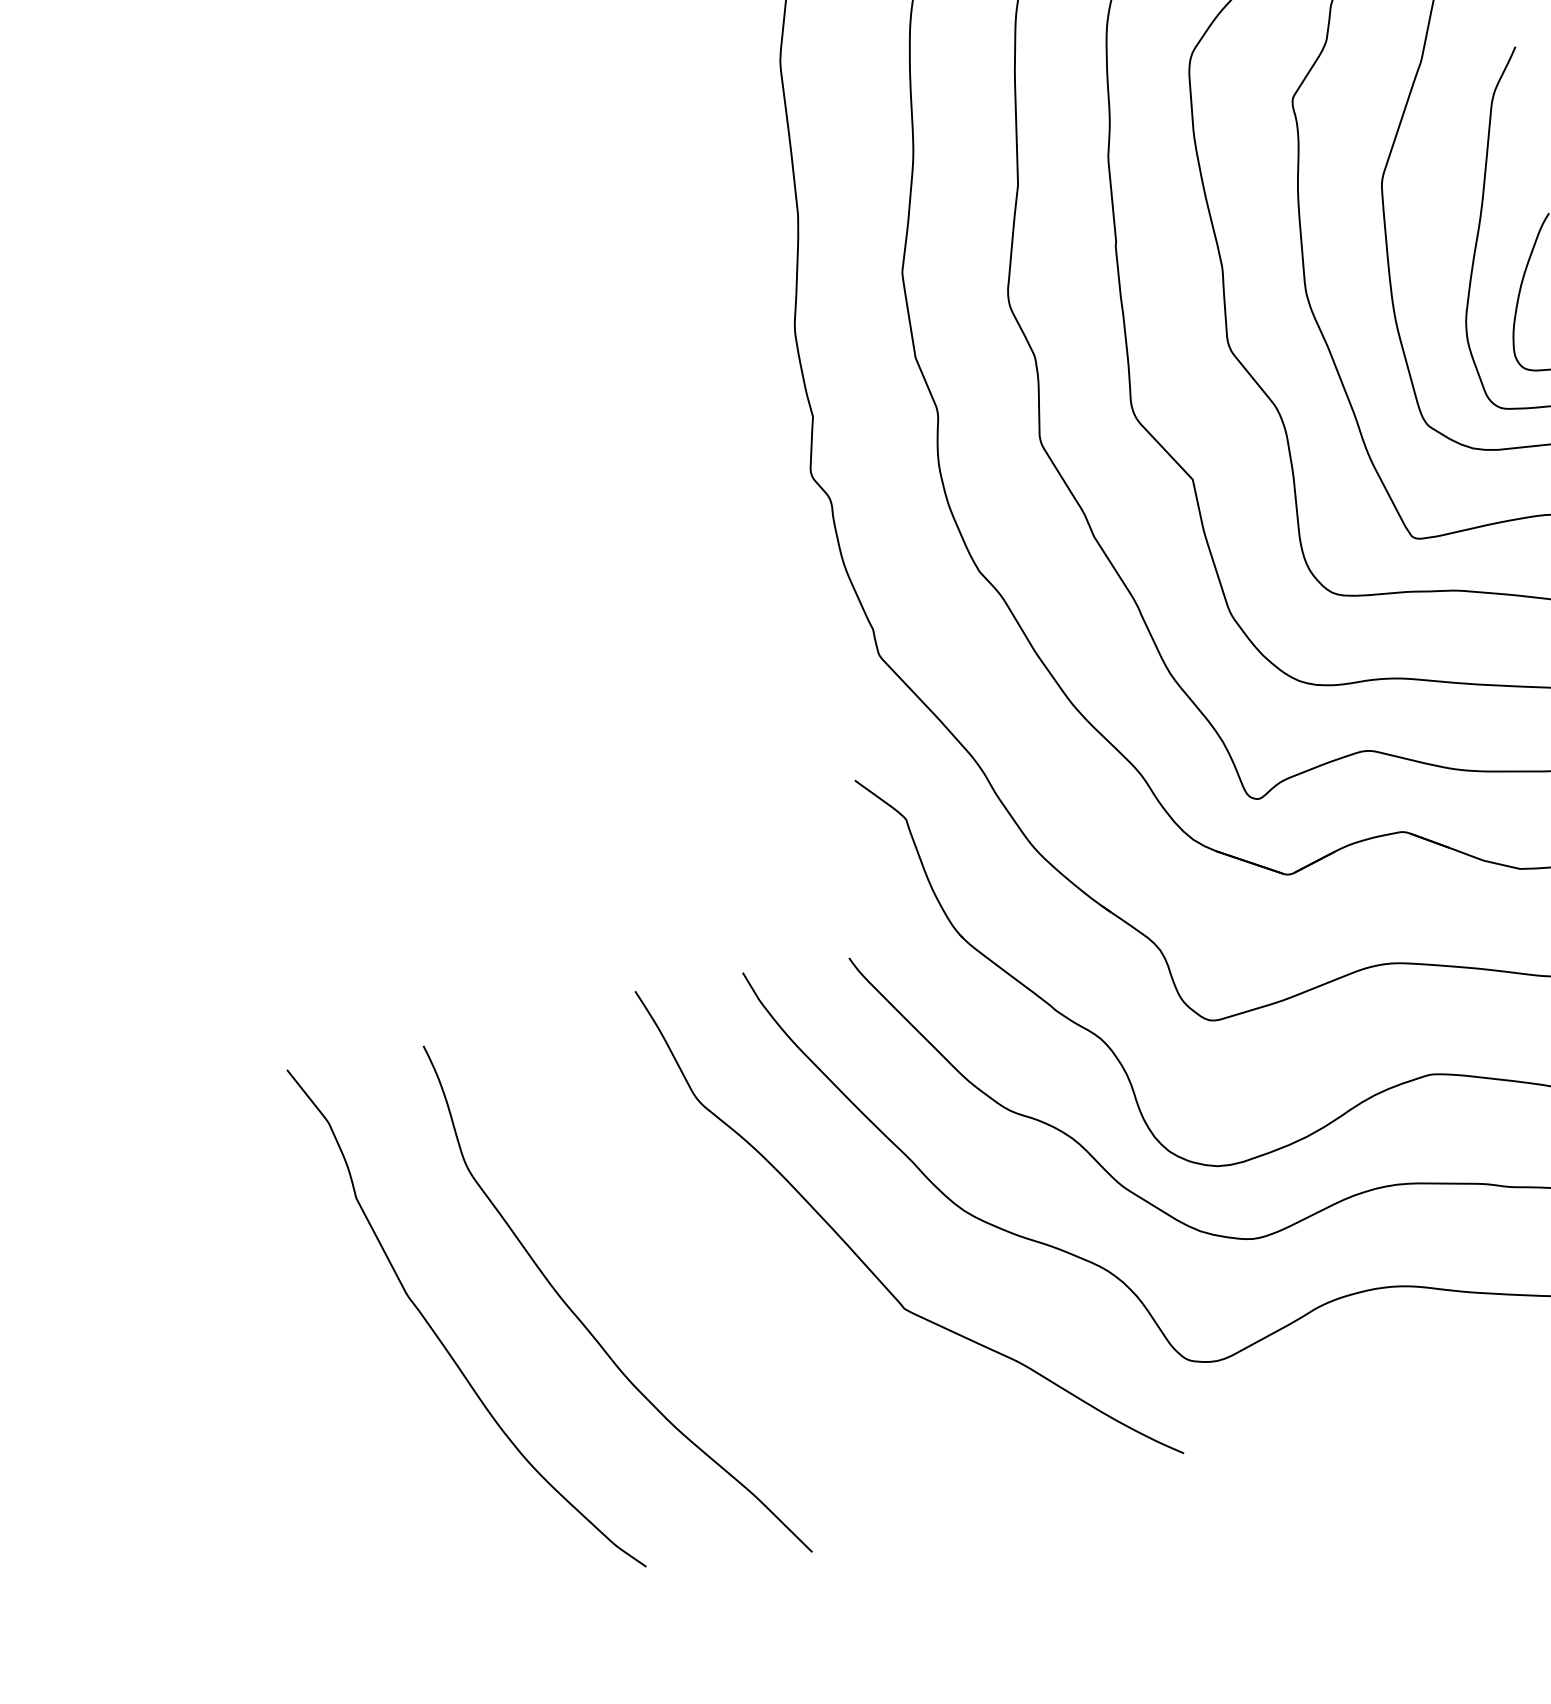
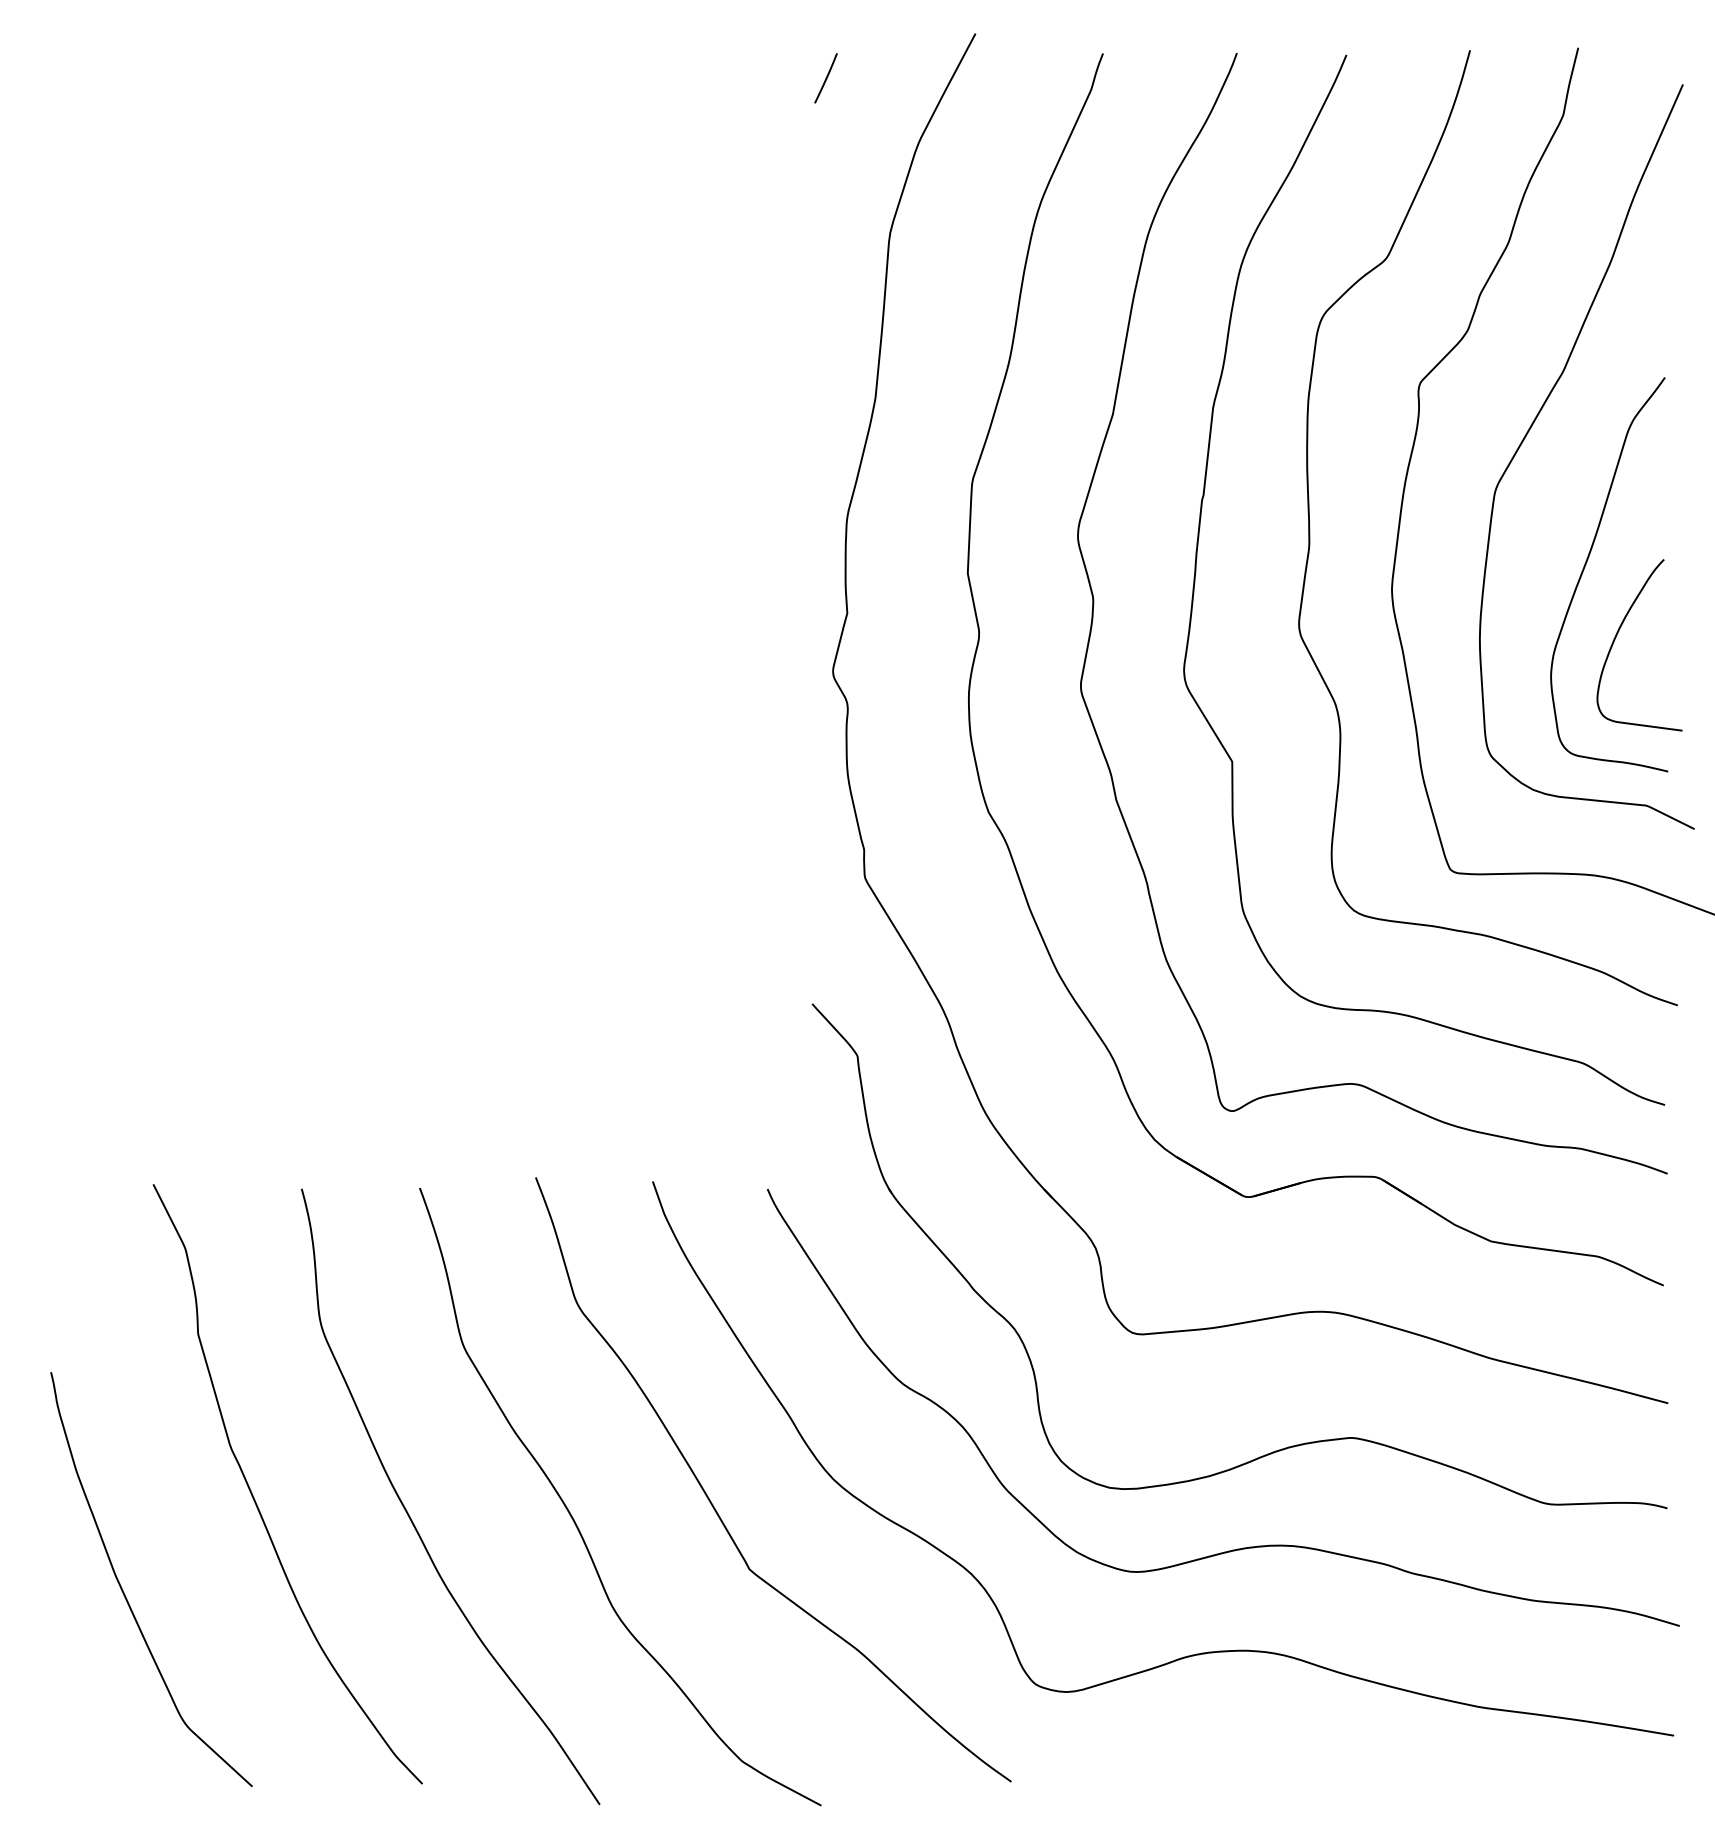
curve: (735, 1296) -> (574, 1519), added
curve: (337, 1448) -> (124, 1592), added

